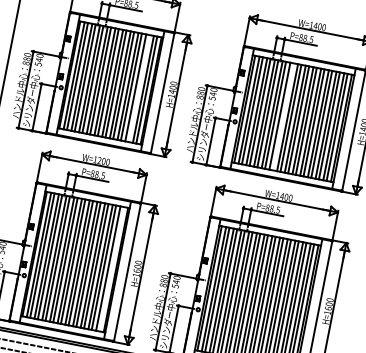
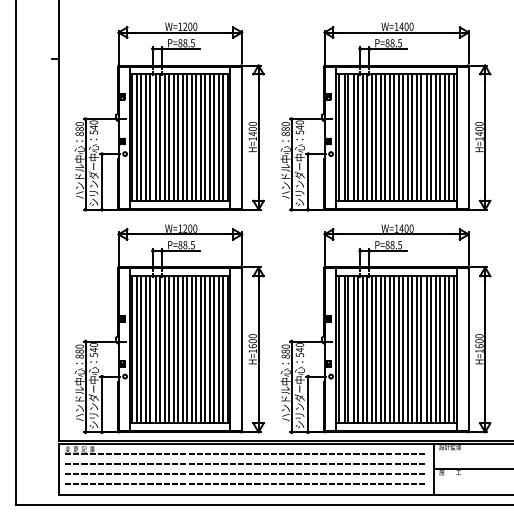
line: (139, 88) -> (214, 137), added
line: (282, 116) -> (384, 137), added
line: (111, 269) -> (223, 349), added

